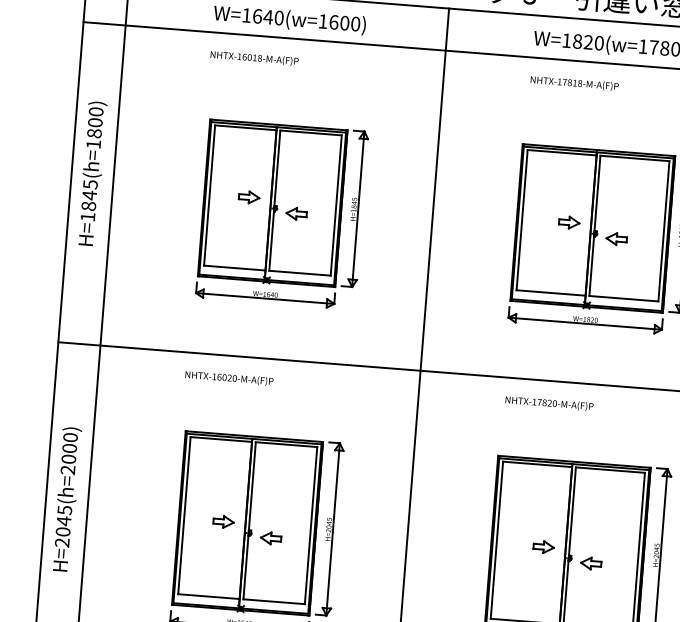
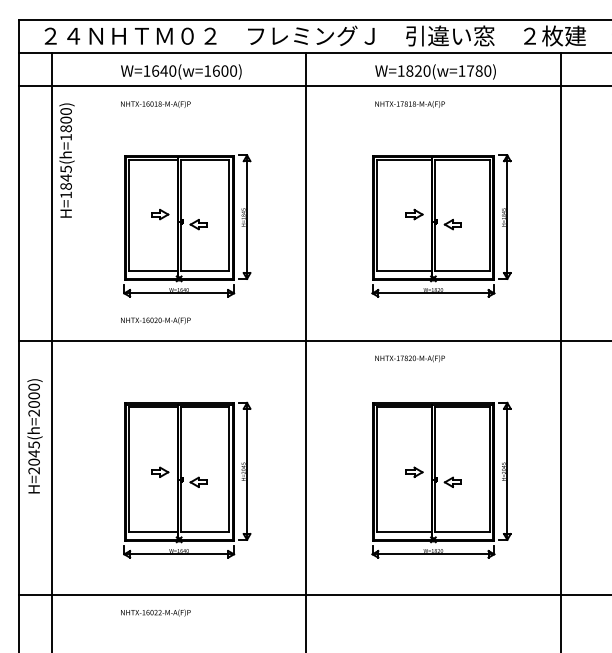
text: (91, 173) -> (66, 160), moved
text: (228, 378) -> (155, 320), moved
text: (66, 499) -> (34, 436), moved

